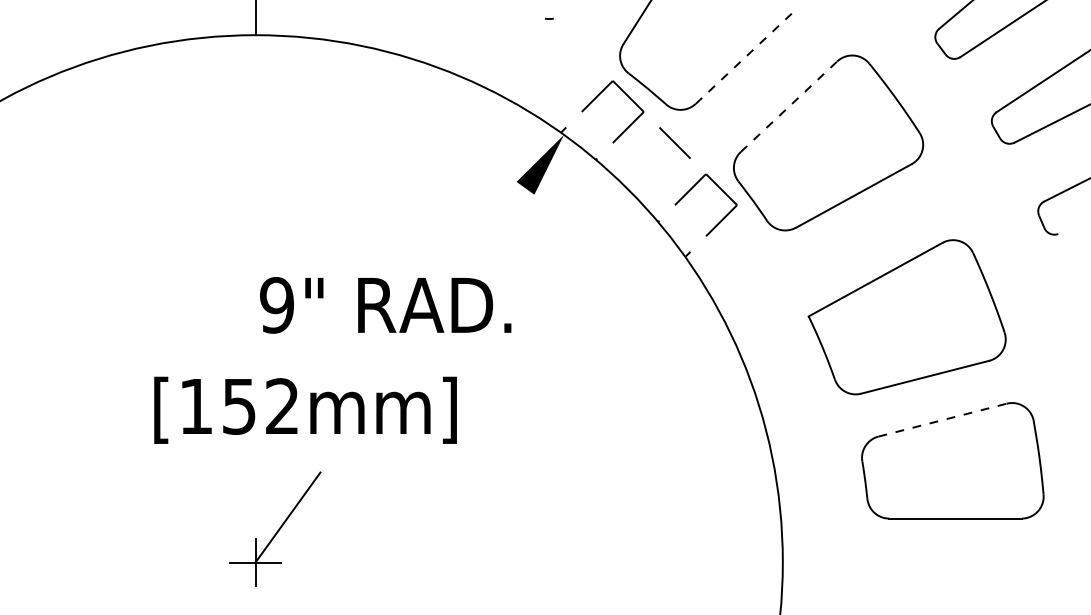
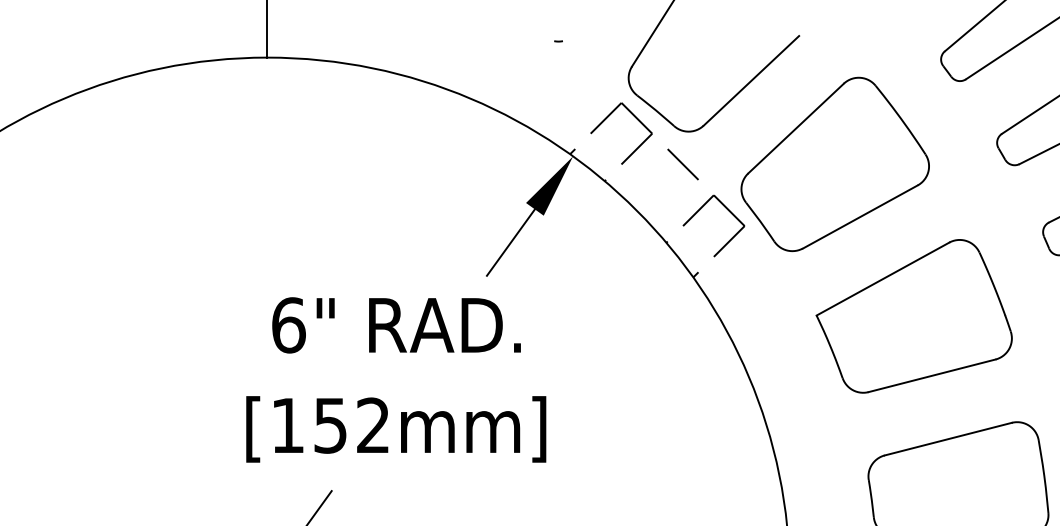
line: (744, 58) -> (751, 80), dashed -> solid
line: (789, 106) -> (796, 128), dashed -> solid
line: (501, 221) -> (511, 242), added
text: (277, 305) -> (289, 325), 9" -> 6"
part: (906, 317) -> (913, 316), moved
text: (305, 409) -> (396, 428), moved
line: (943, 420) -> (949, 439), dashed -> solid

